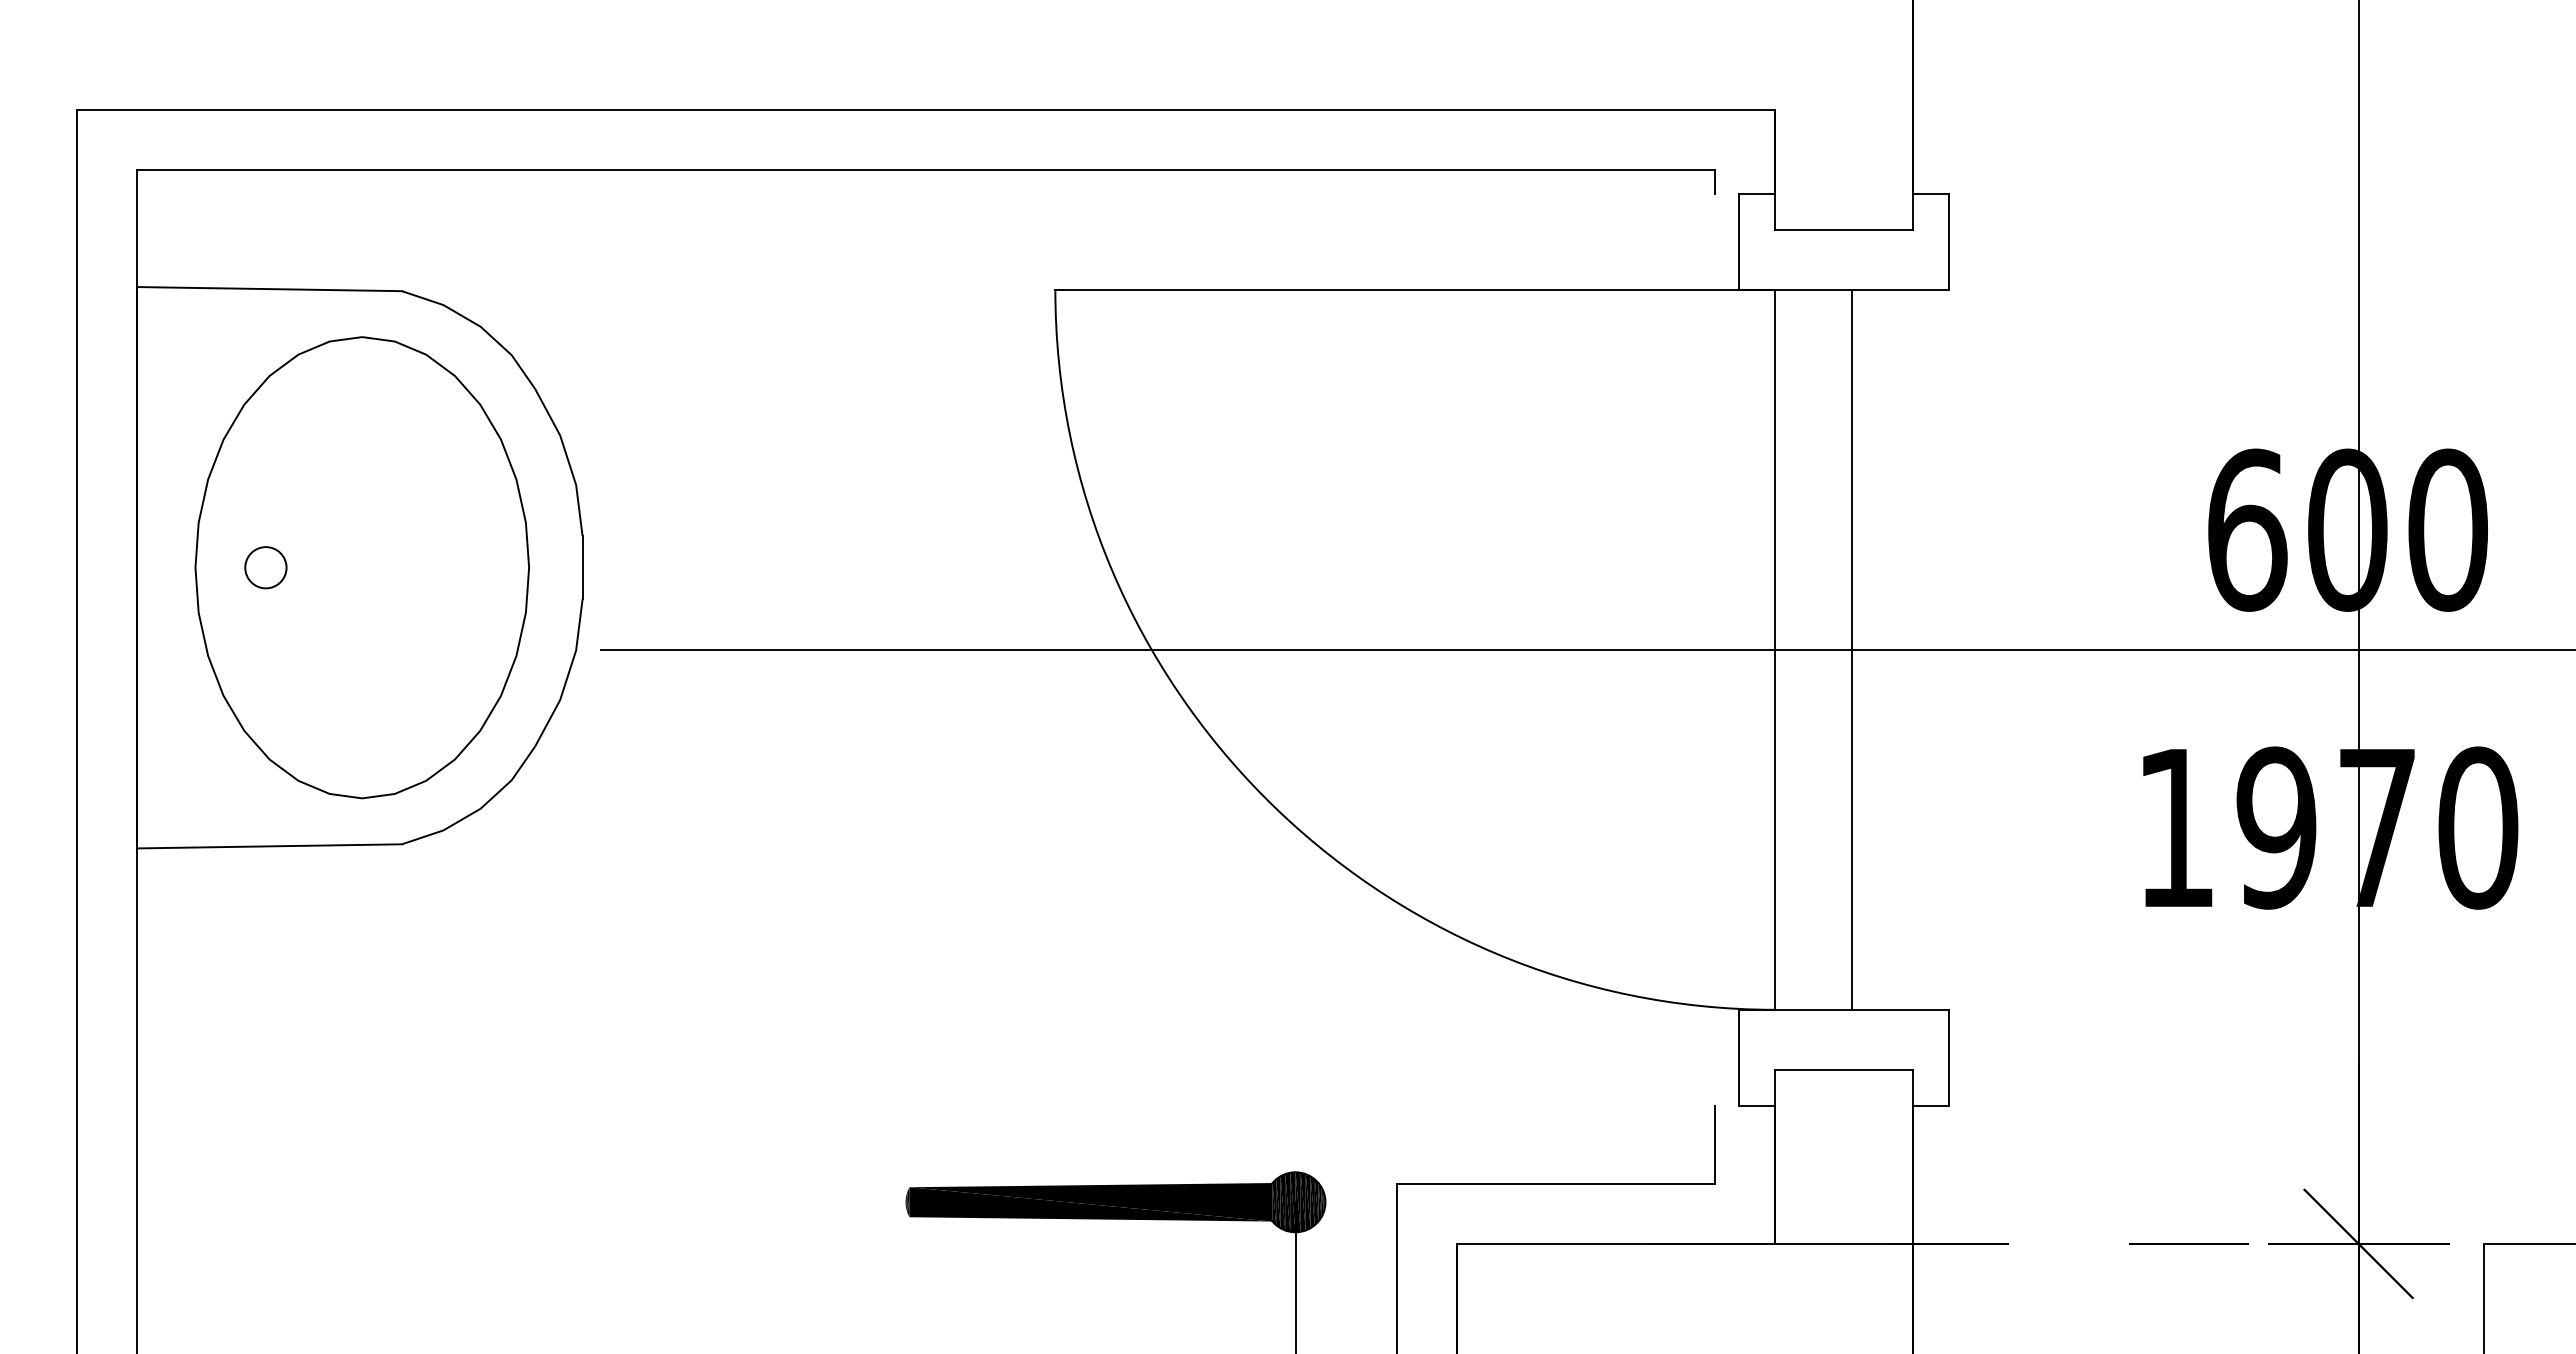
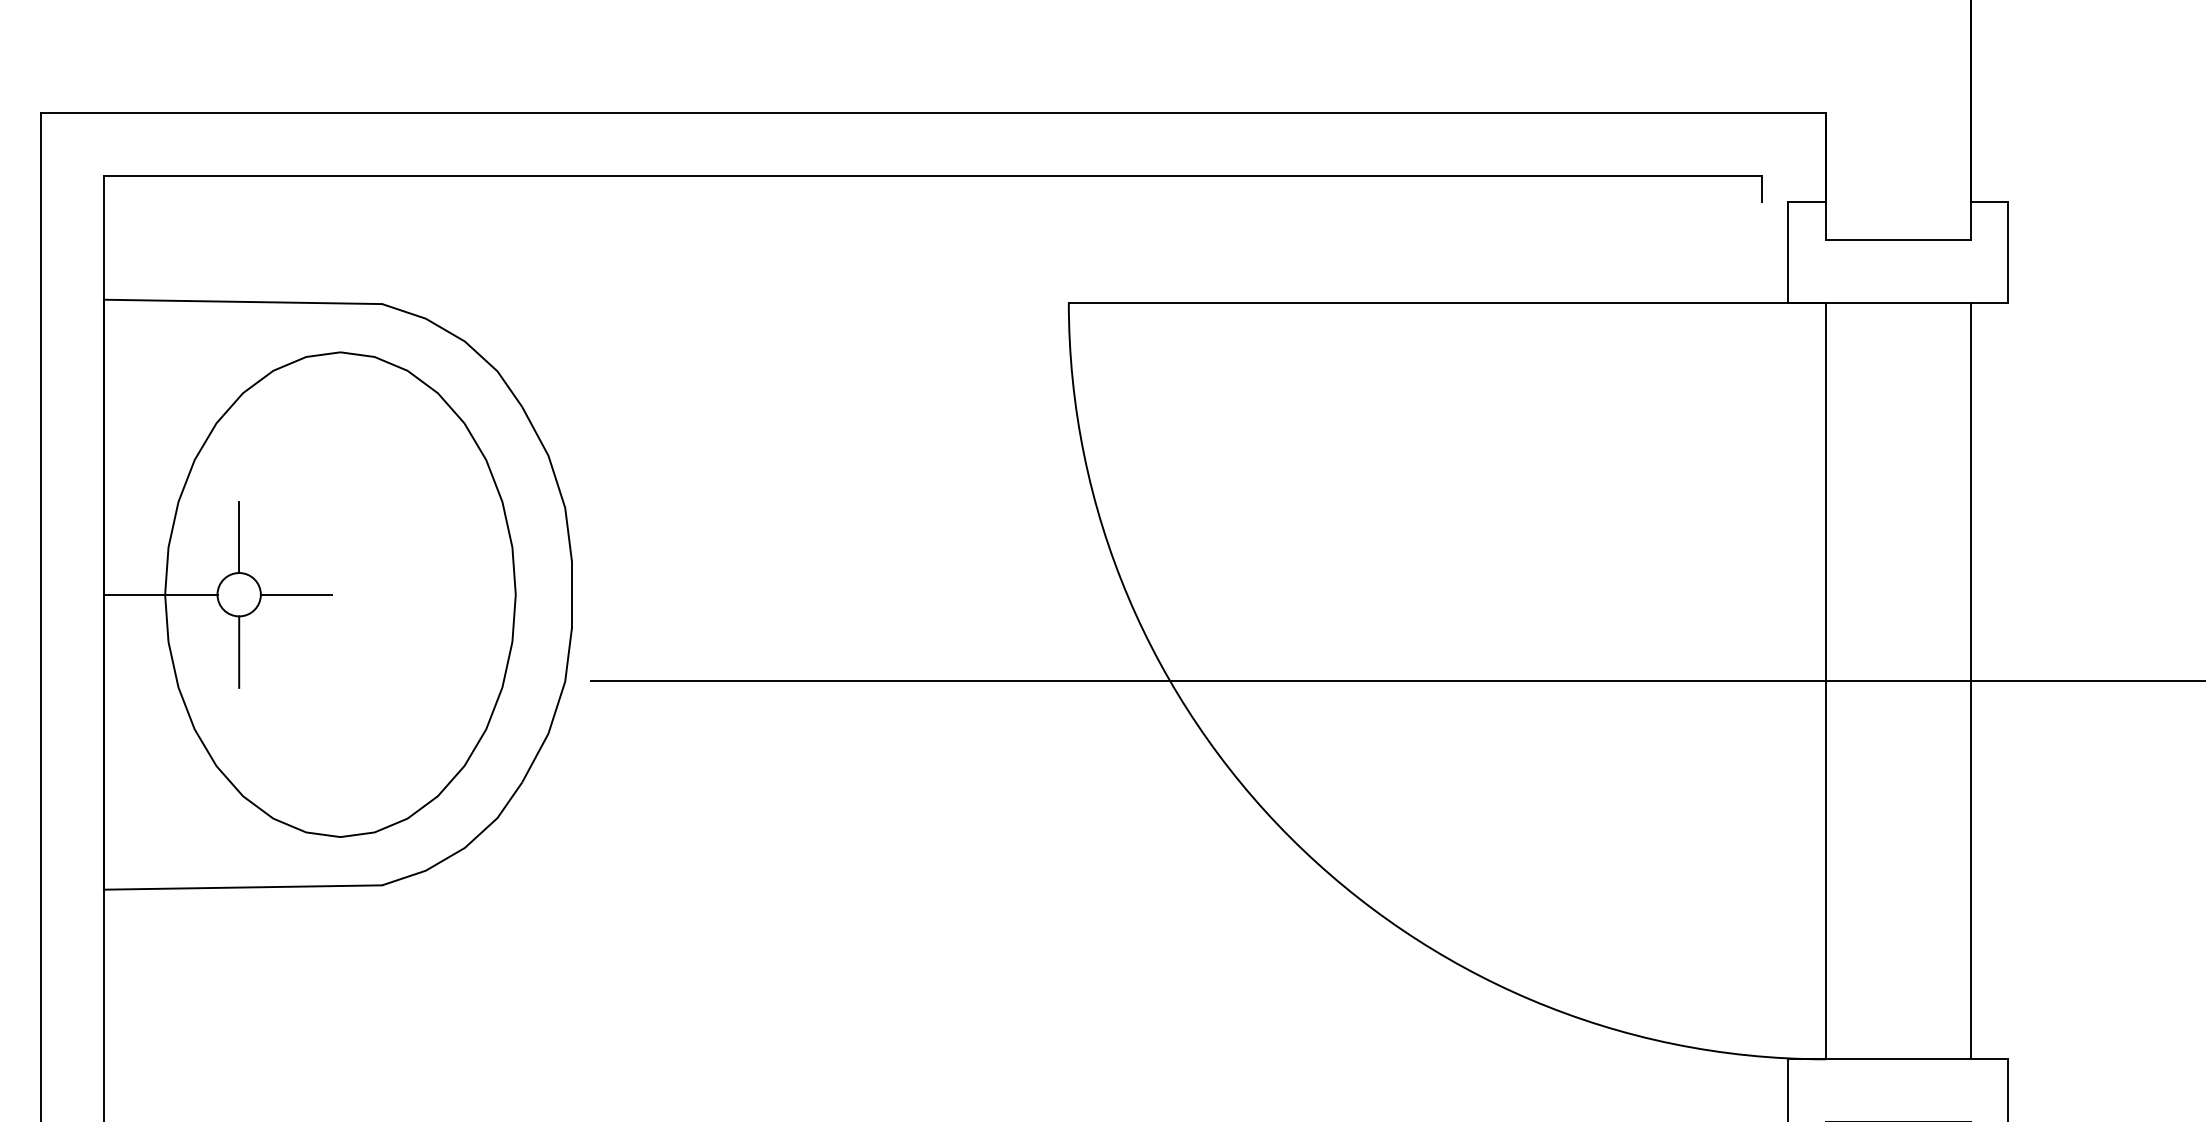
line: (265, 513) -> (238, 537), added
line: (191, 567) -> (160, 594), added
line: (320, 567) -> (296, 594), added
line: (265, 622) -> (238, 652), added
line: (1852, 649) -> (1970, 680), moved

